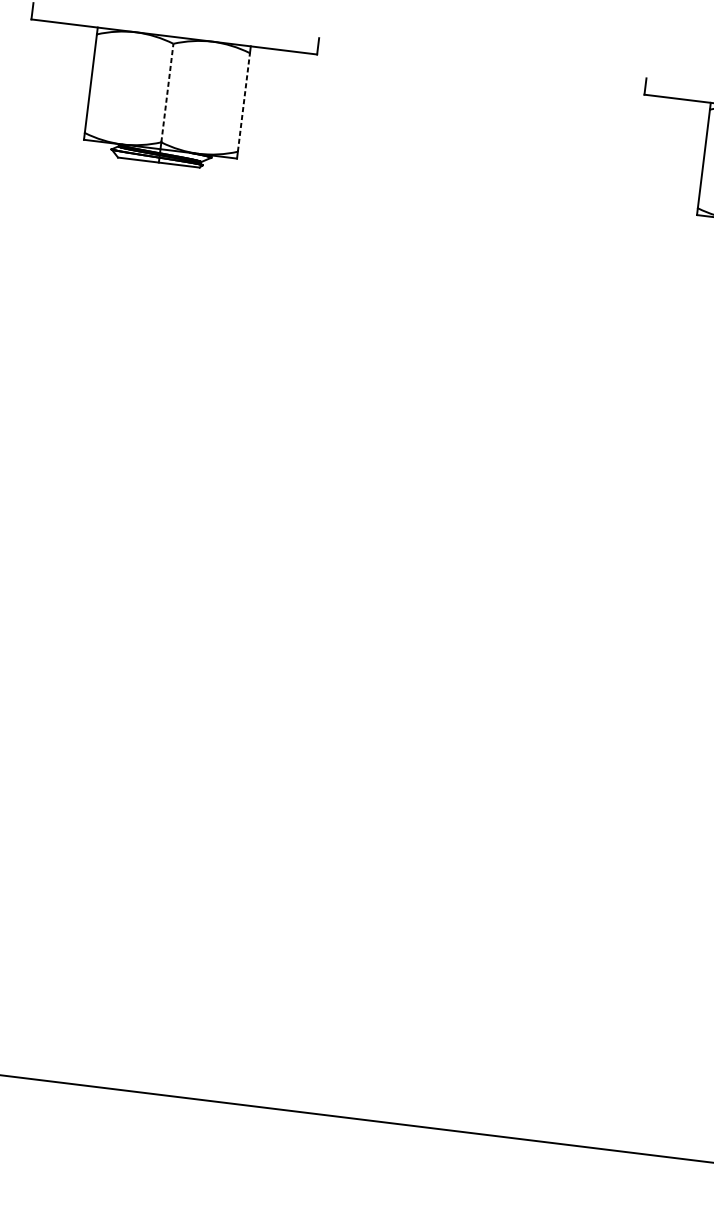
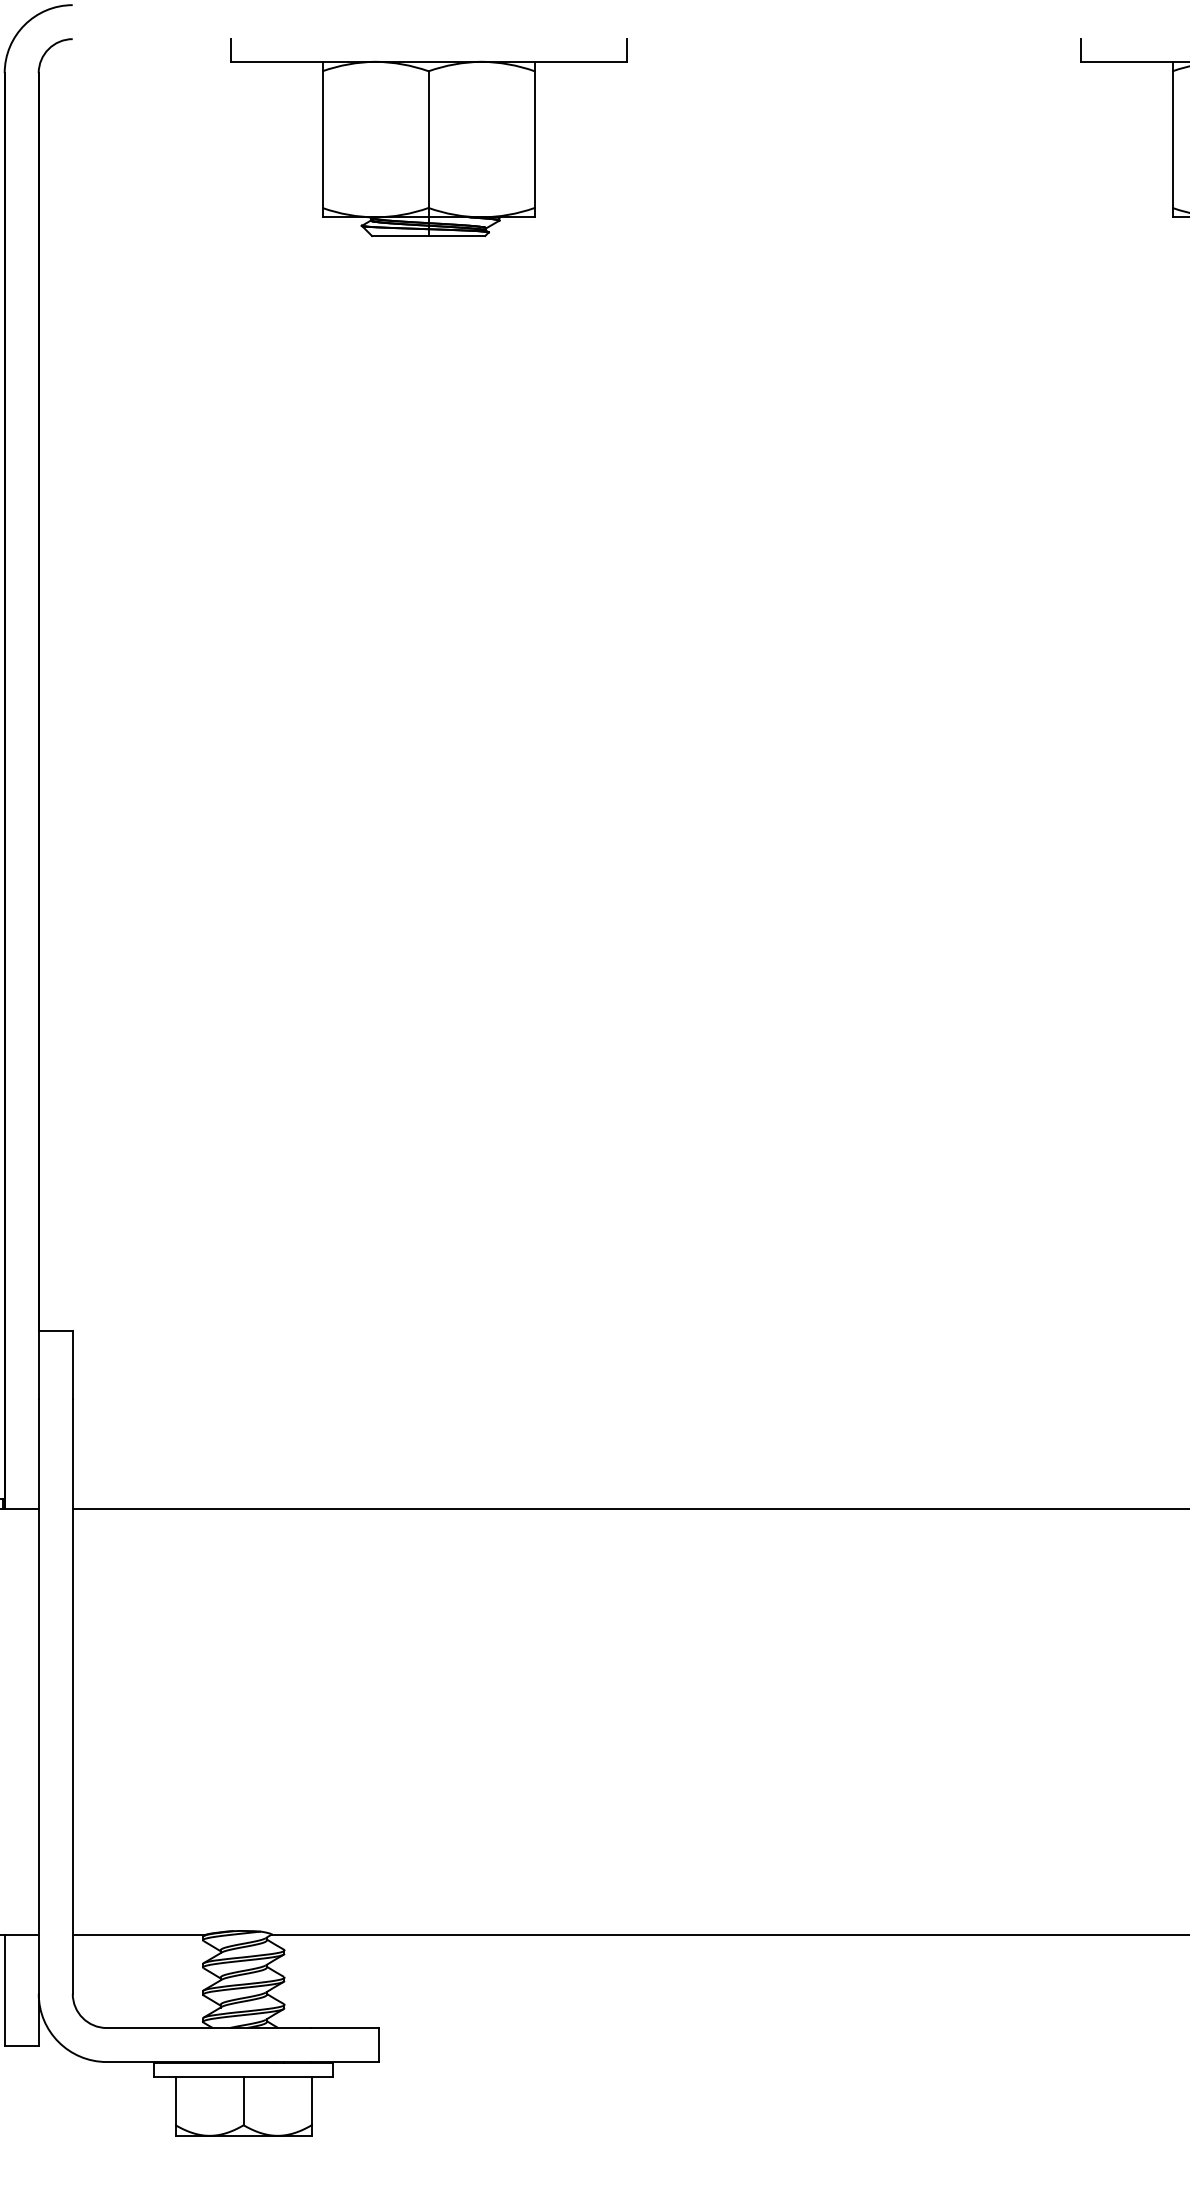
line: (167, 92) -> (428, 139), dashed -> solid
line: (243, 102) -> (534, 139), dashed -> solid

